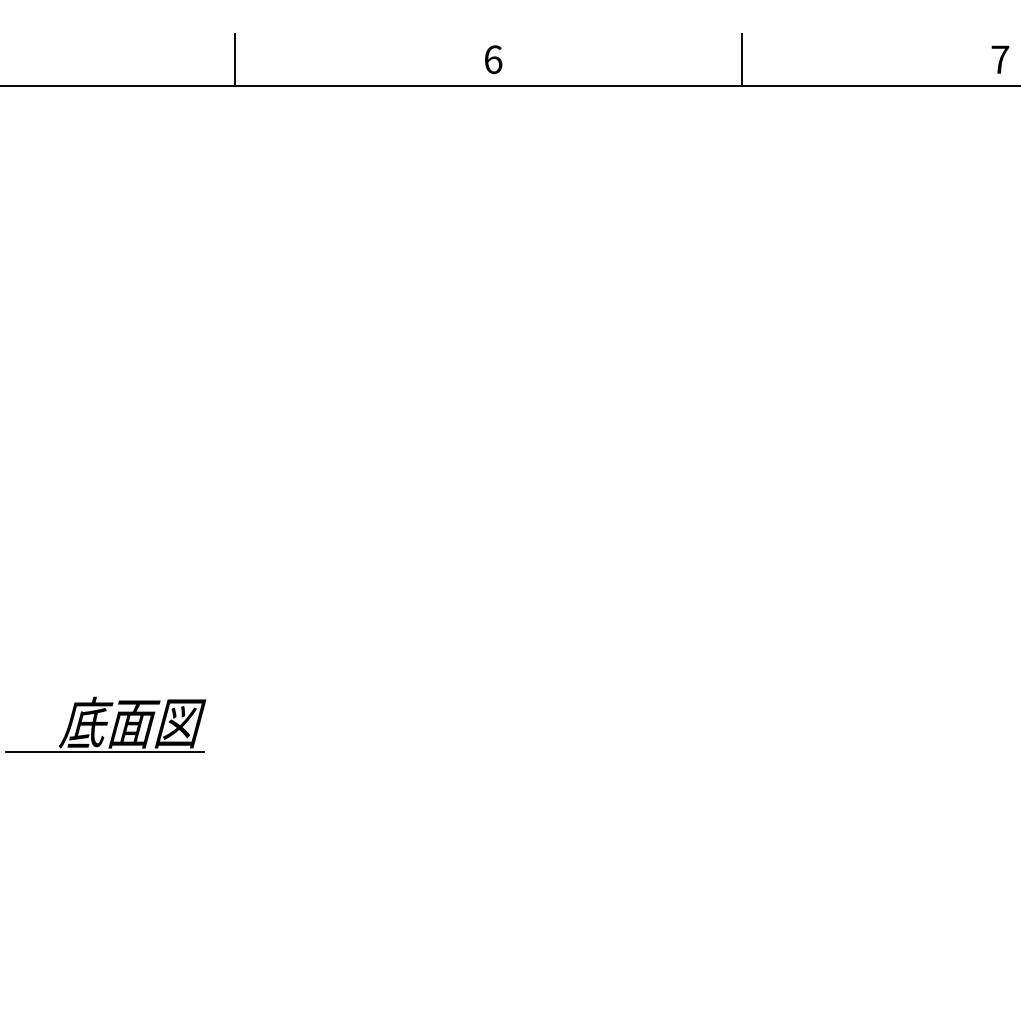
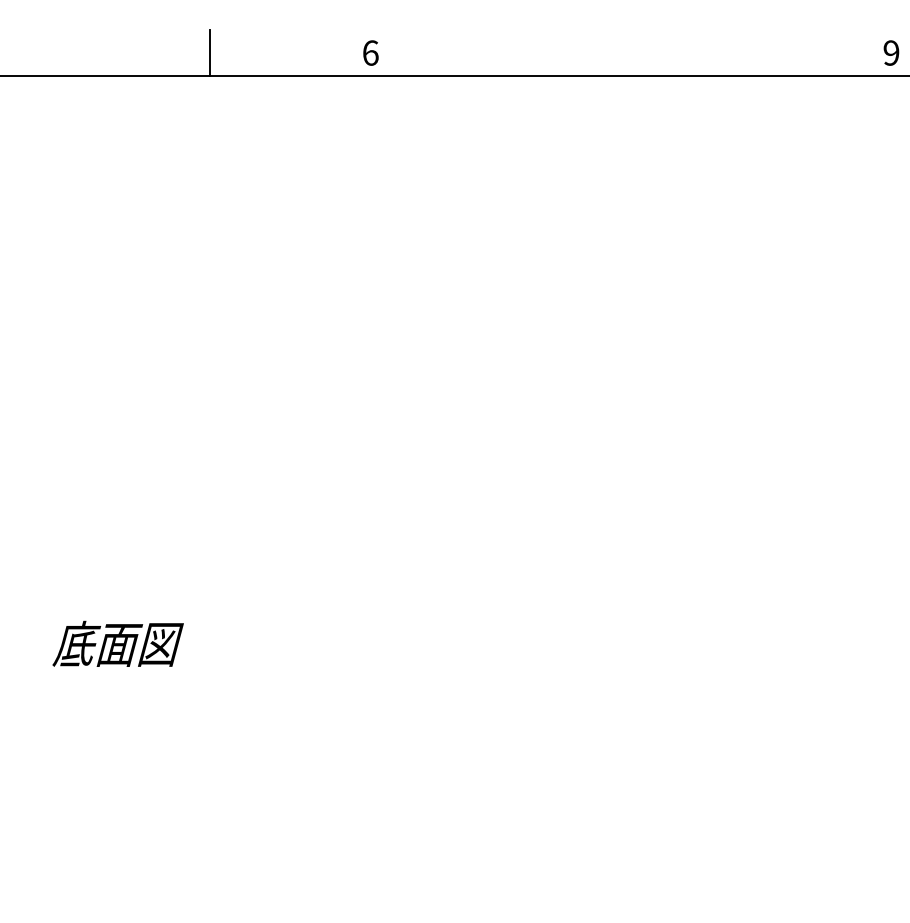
text: (493, 59) -> (370, 52), moved
text: (1000, 59) -> (891, 52), 7 -> 9
line: (742, 60) -> (661, 53), removed
line: (104, 752) -> (93, 670), removed

